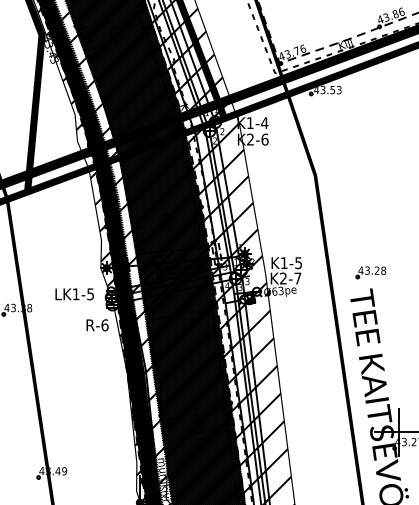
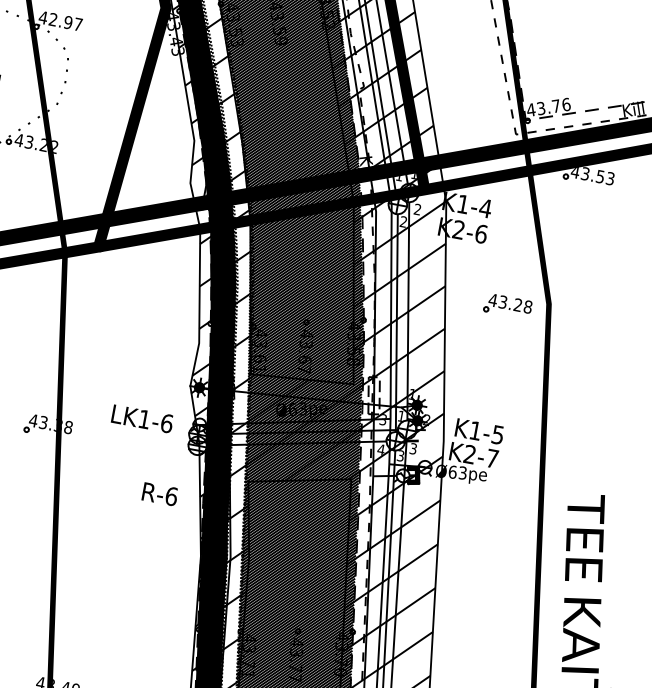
part: (370, 272) -> (507, 305), moved
text: (90, 294) -> (166, 423), LK1-5 -> LK1-6
text: (97, 325) -> (159, 494), moved

